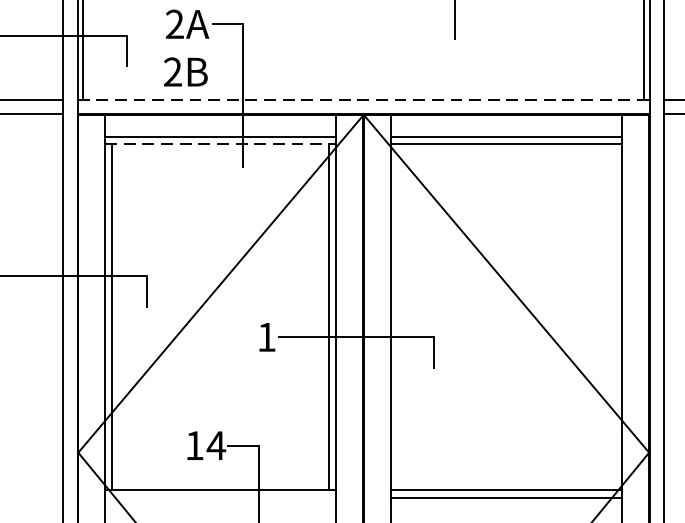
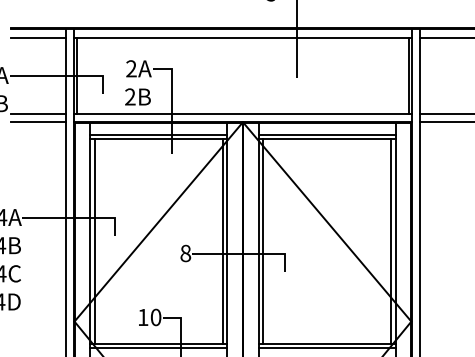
line: (362, 100) -> (242, 113), dashed -> solid
line: (222, 144) -> (159, 139), dashed -> solid
line: (398, 316) -> (263, 241), added
line: (615, 316) -> (391, 241), added
text: (266, 337) -> (185, 253), 1 -> 8
text: (215, 445) -> (155, 317), 14 -> 10
line: (220, 498) -> (158, 348), added

